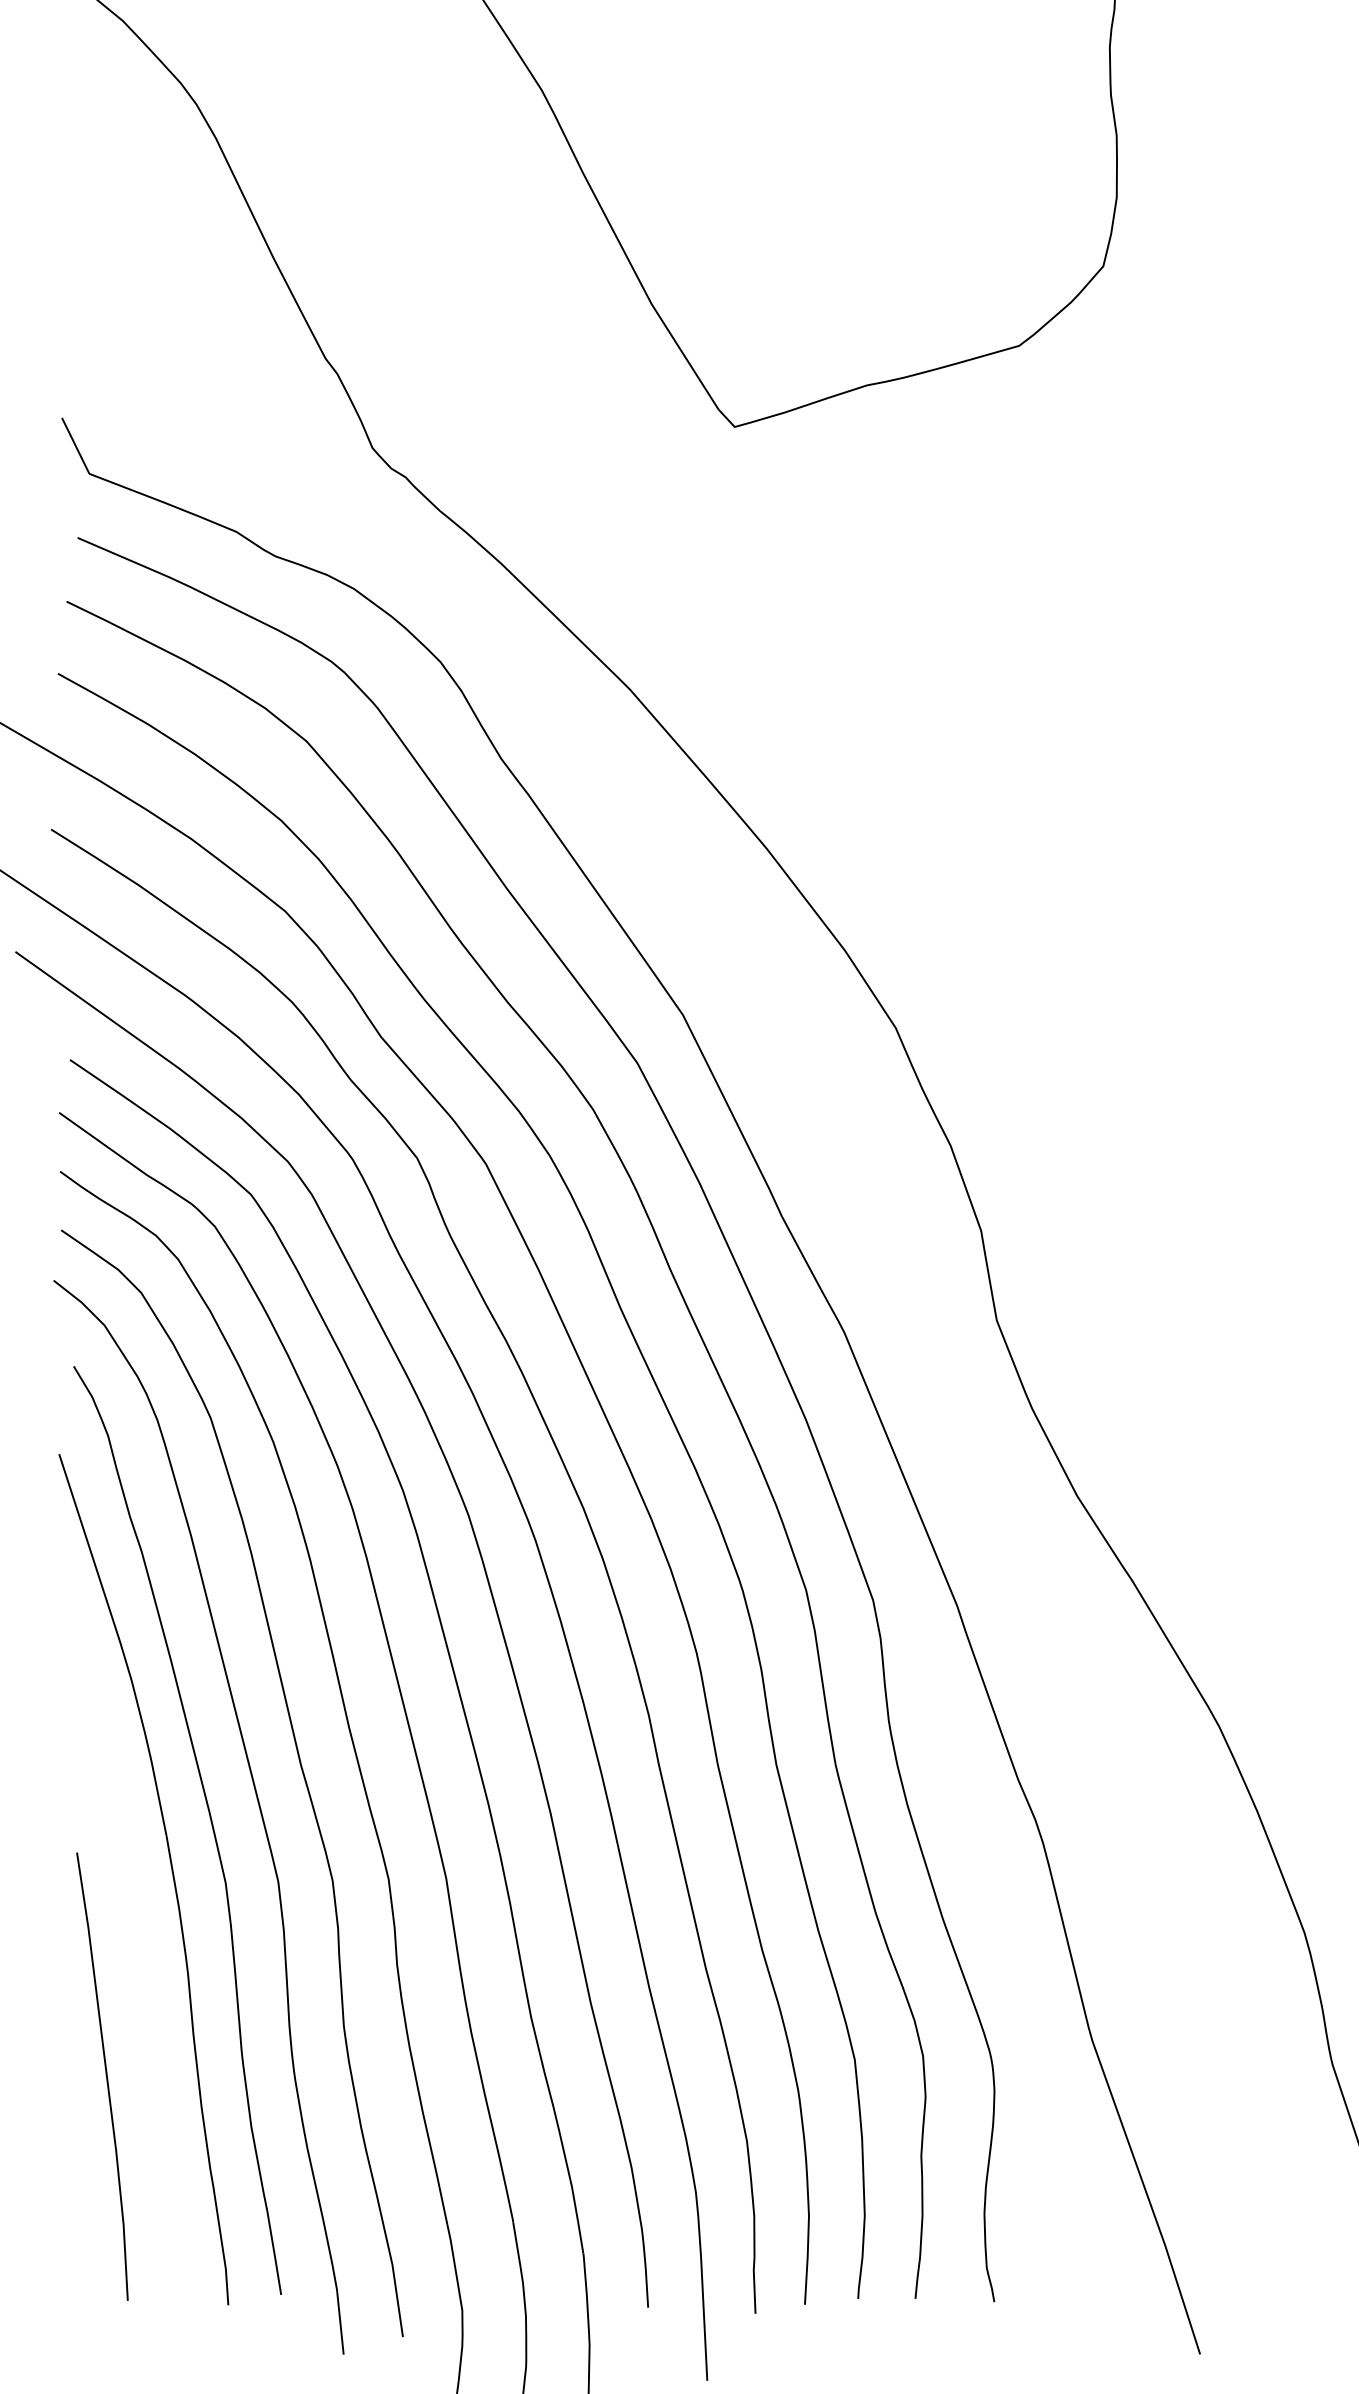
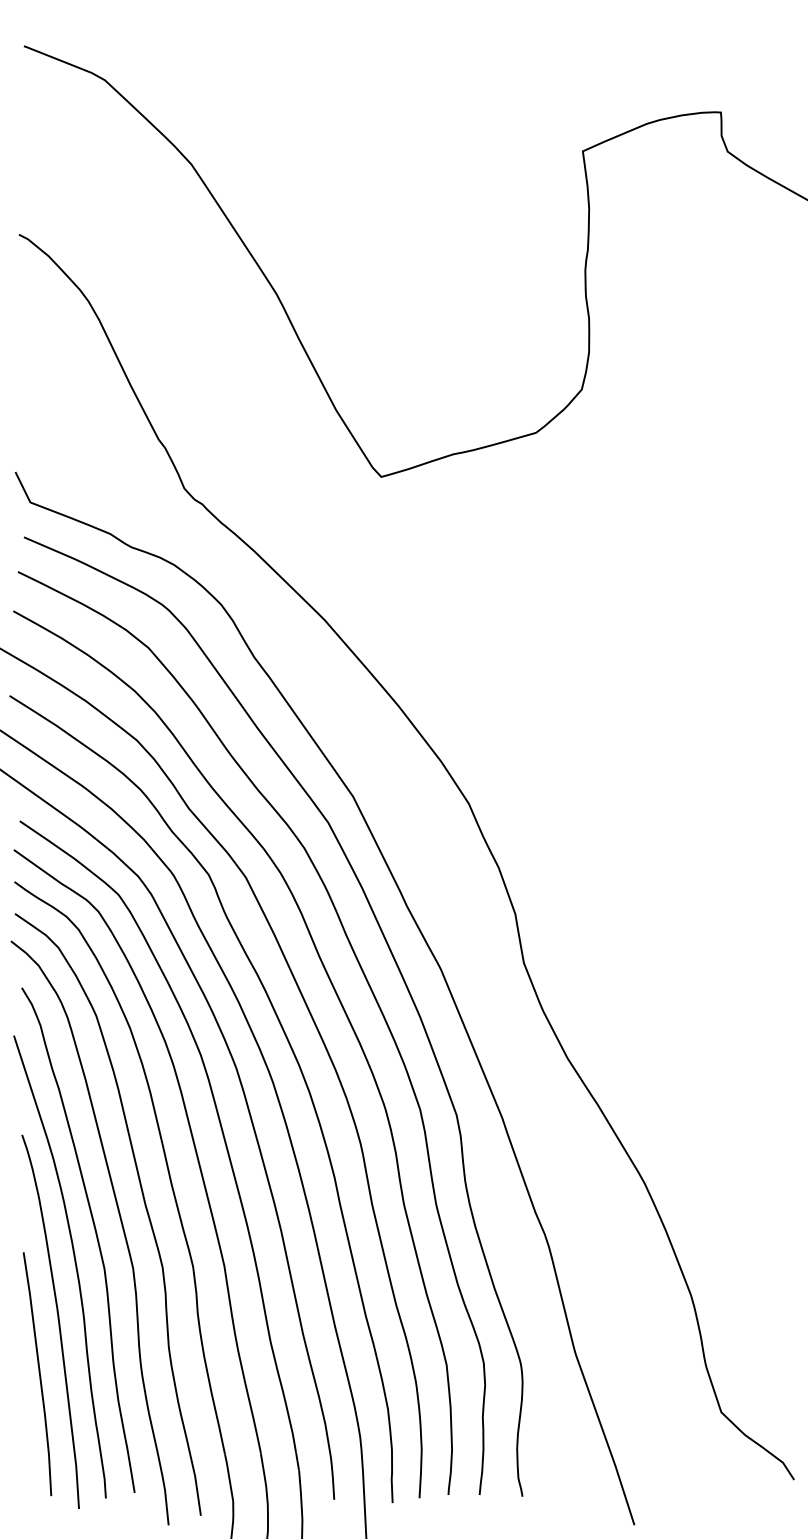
curve: (139, 1976) -> (57, 1319), added

